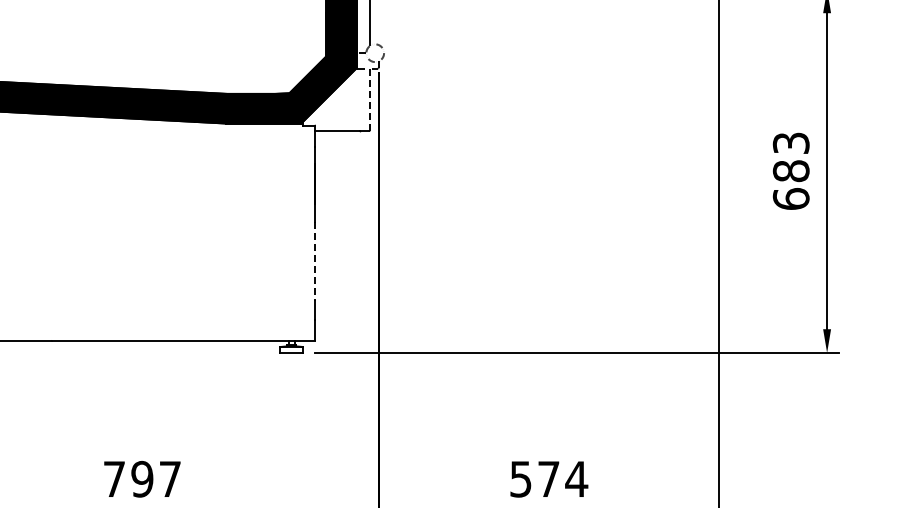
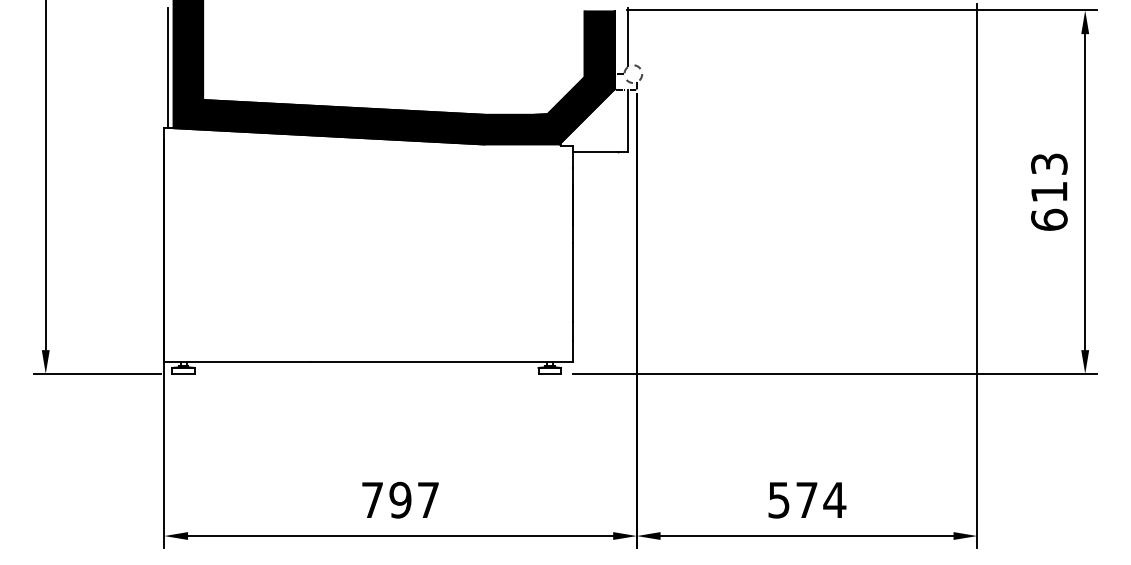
line: (369, 99) -> (627, 120), dashed -> solid
text: (791, 170) -> (1049, 191), 683 -> 613
line: (315, 261) -> (573, 282), dashed -> solid

